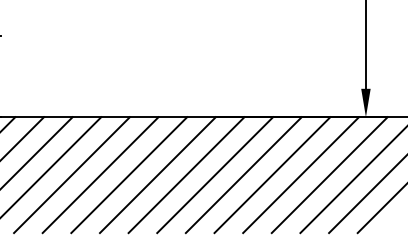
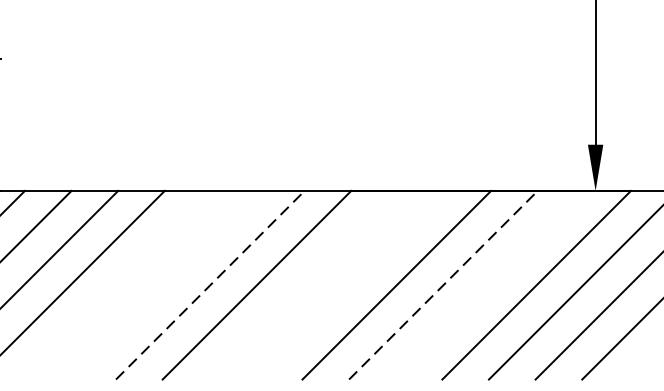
line: (71, 175) -> (116, 285), removed
line: (100, 175) -> (163, 285), removed
line: (129, 175) -> (210, 285), solid -> dashed
line: (186, 175) -> (303, 285), removed
line: (215, 175) -> (350, 285), removed
line: (272, 175) -> (443, 285), solid -> dashed
line: (301, 175) -> (490, 285), removed

